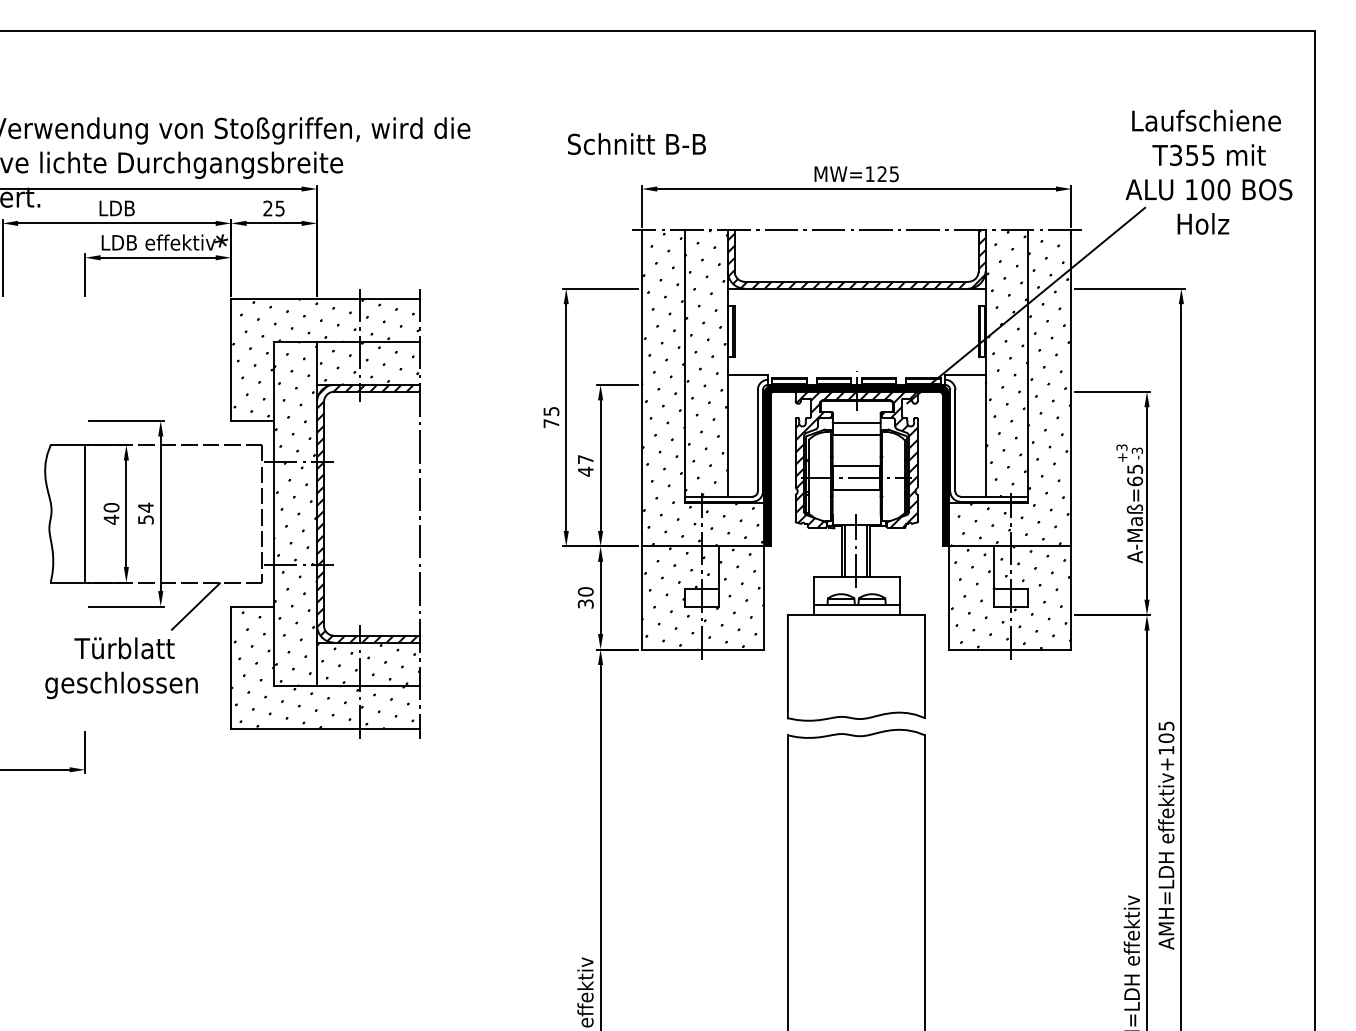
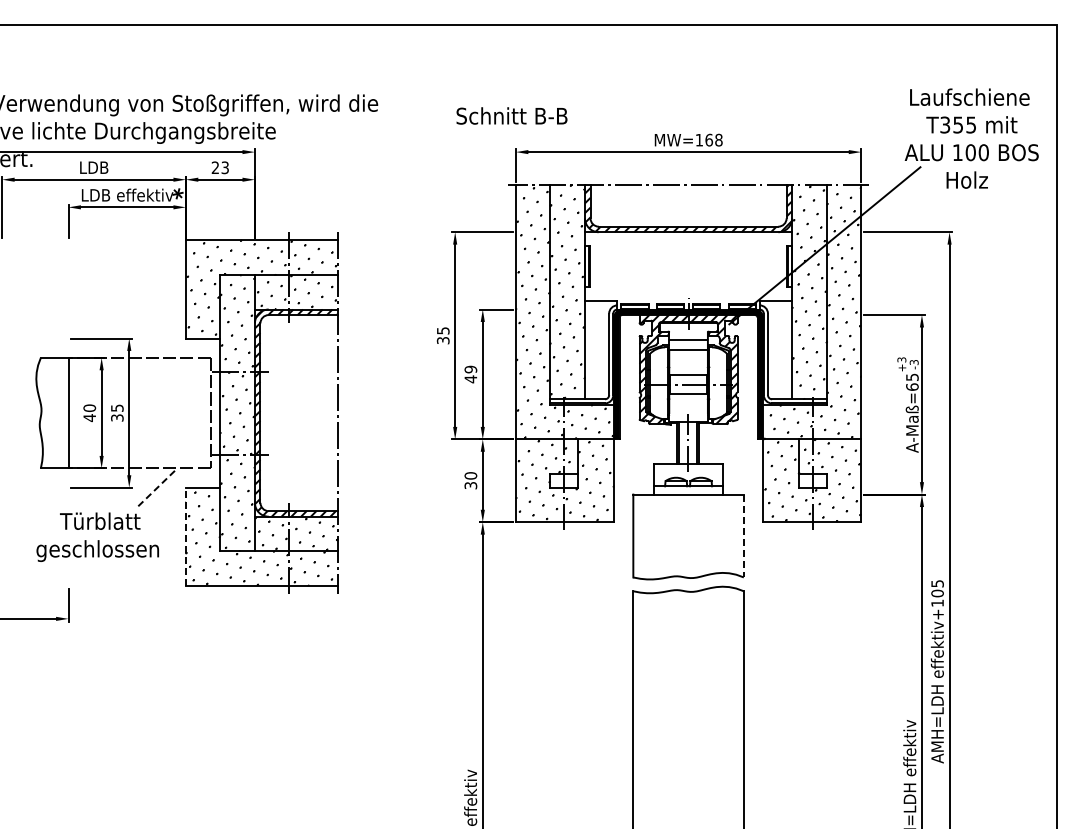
text: (887, 173) -> (713, 139), MW=125 -> MW=168
text: (280, 208) -> (225, 167), 25 -> 23
text: (550, 423) -> (442, 340), 75 -> 35
text: (585, 459) -> (470, 369), 47 -> 49
text: (146, 513) -> (117, 412), 54 -> 35
line: (195, 606) -> (157, 487), solid -> dashed
line: (230, 667) -> (185, 536), solid -> dashed
line: (924, 667) -> (743, 536), solid -> dashed

